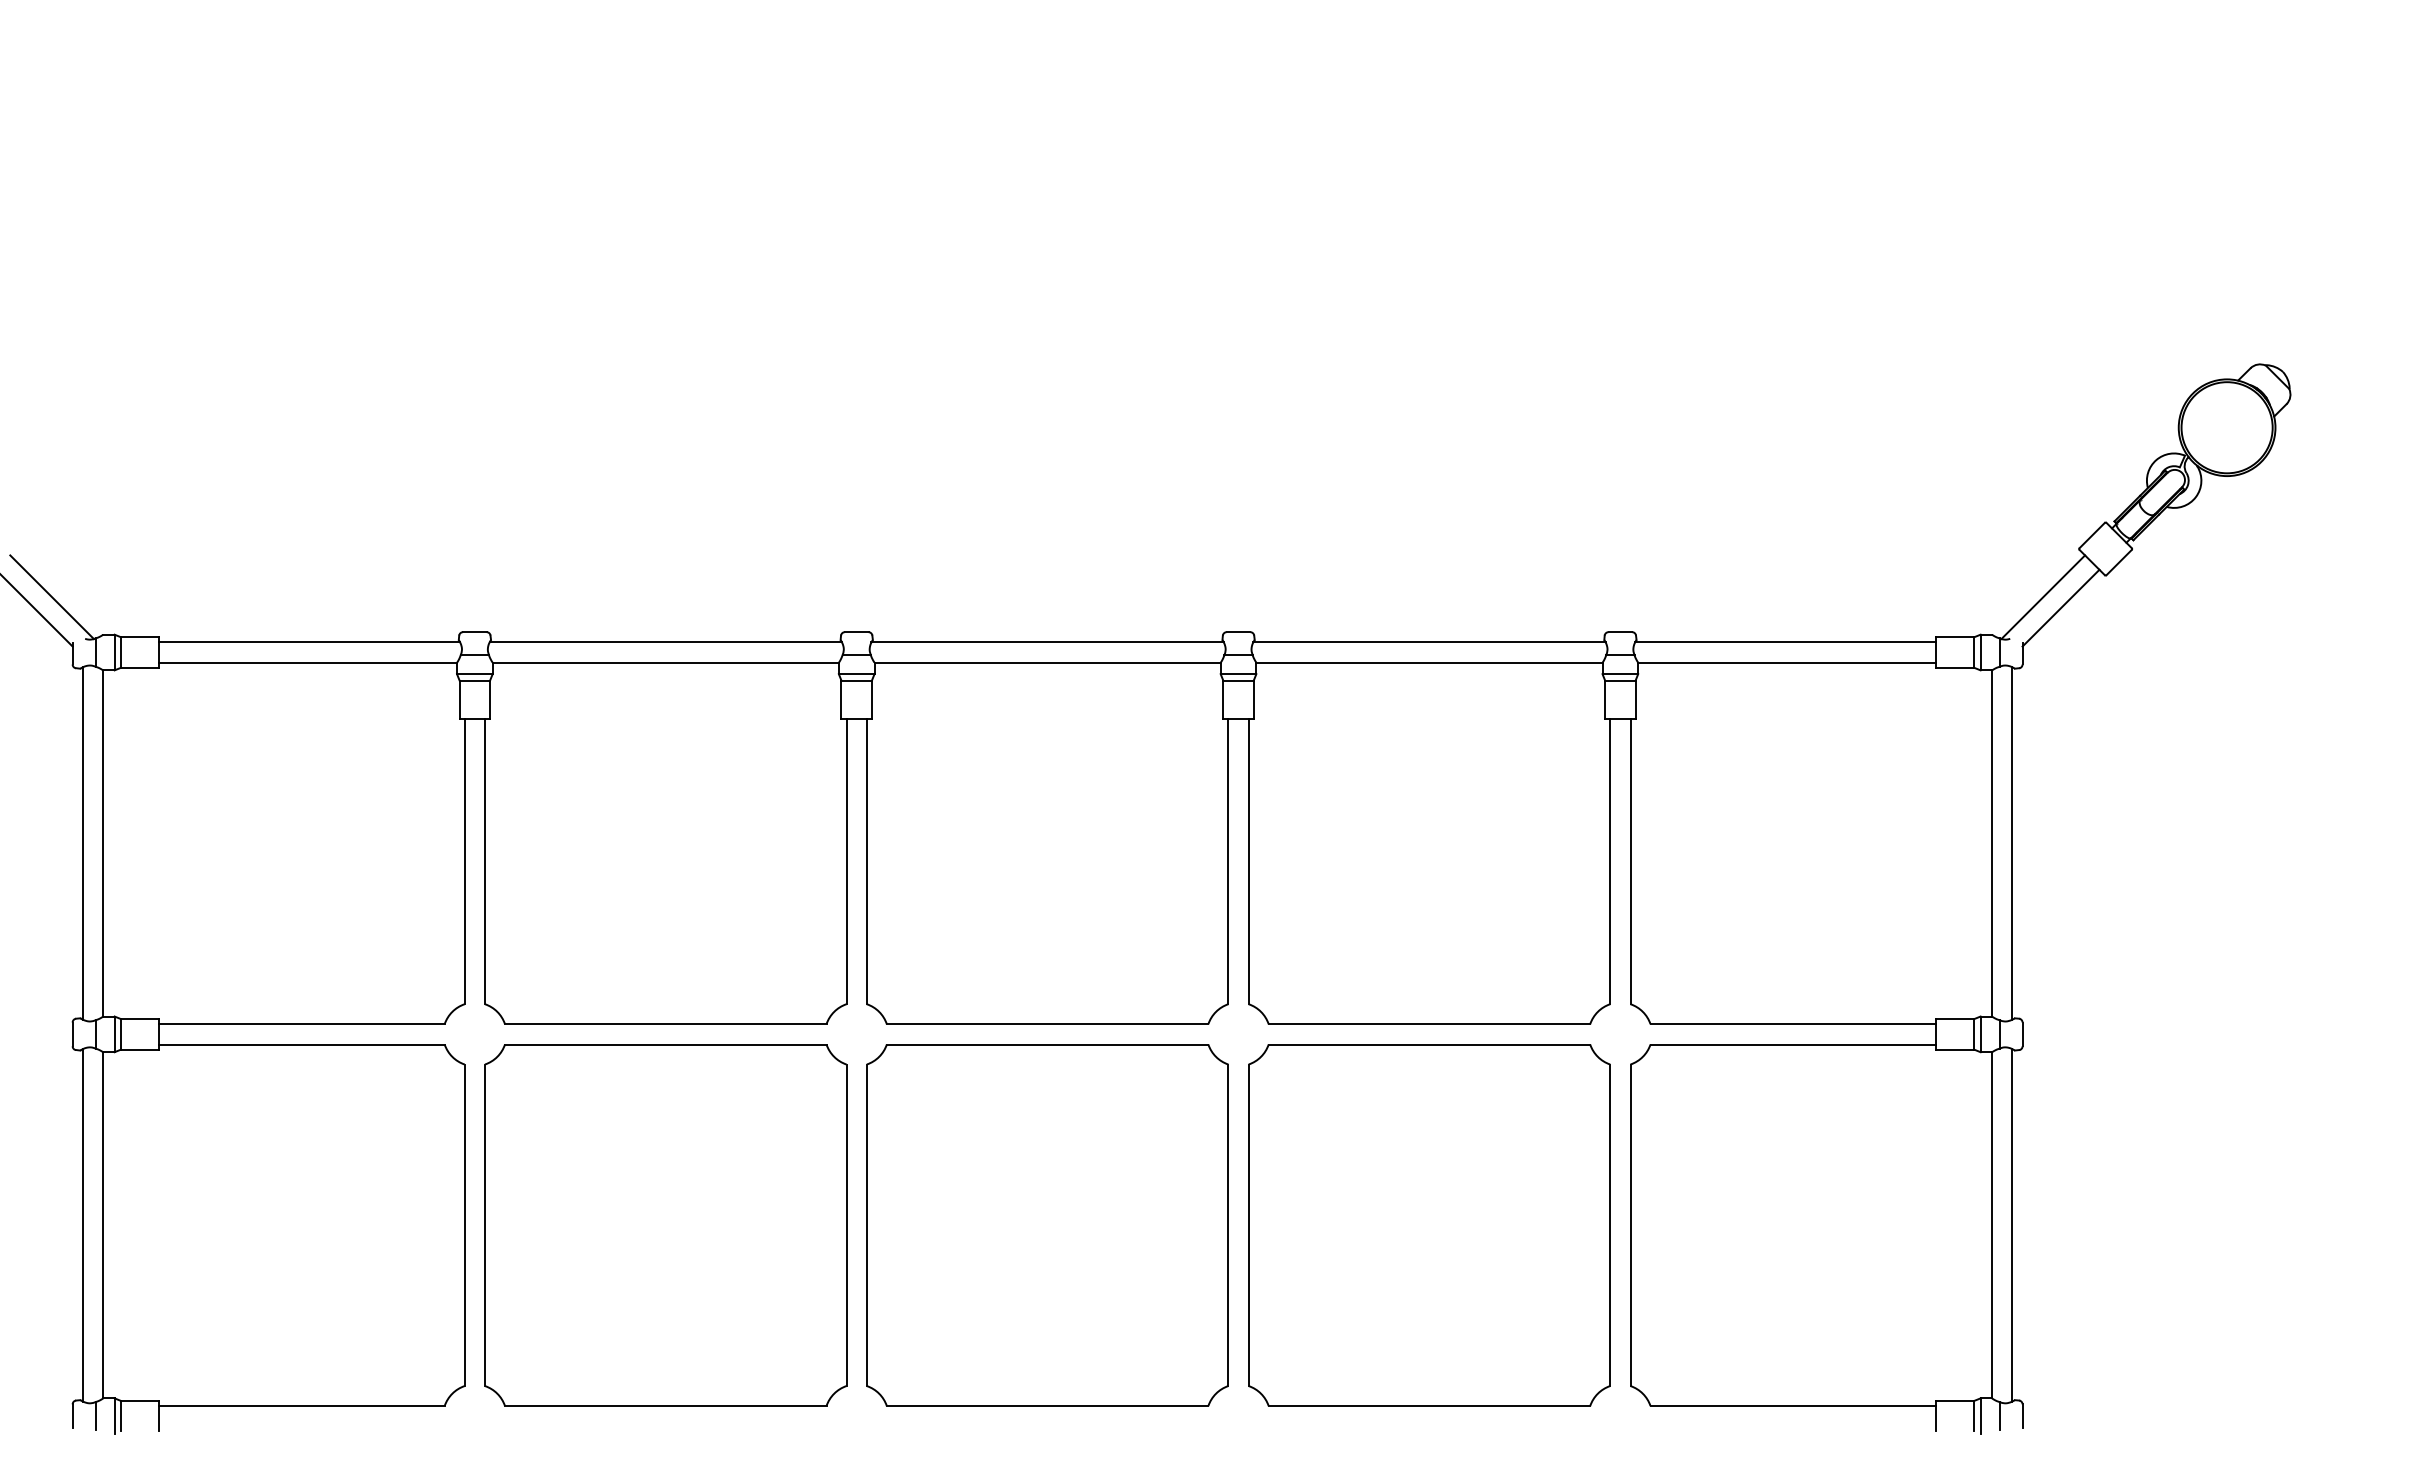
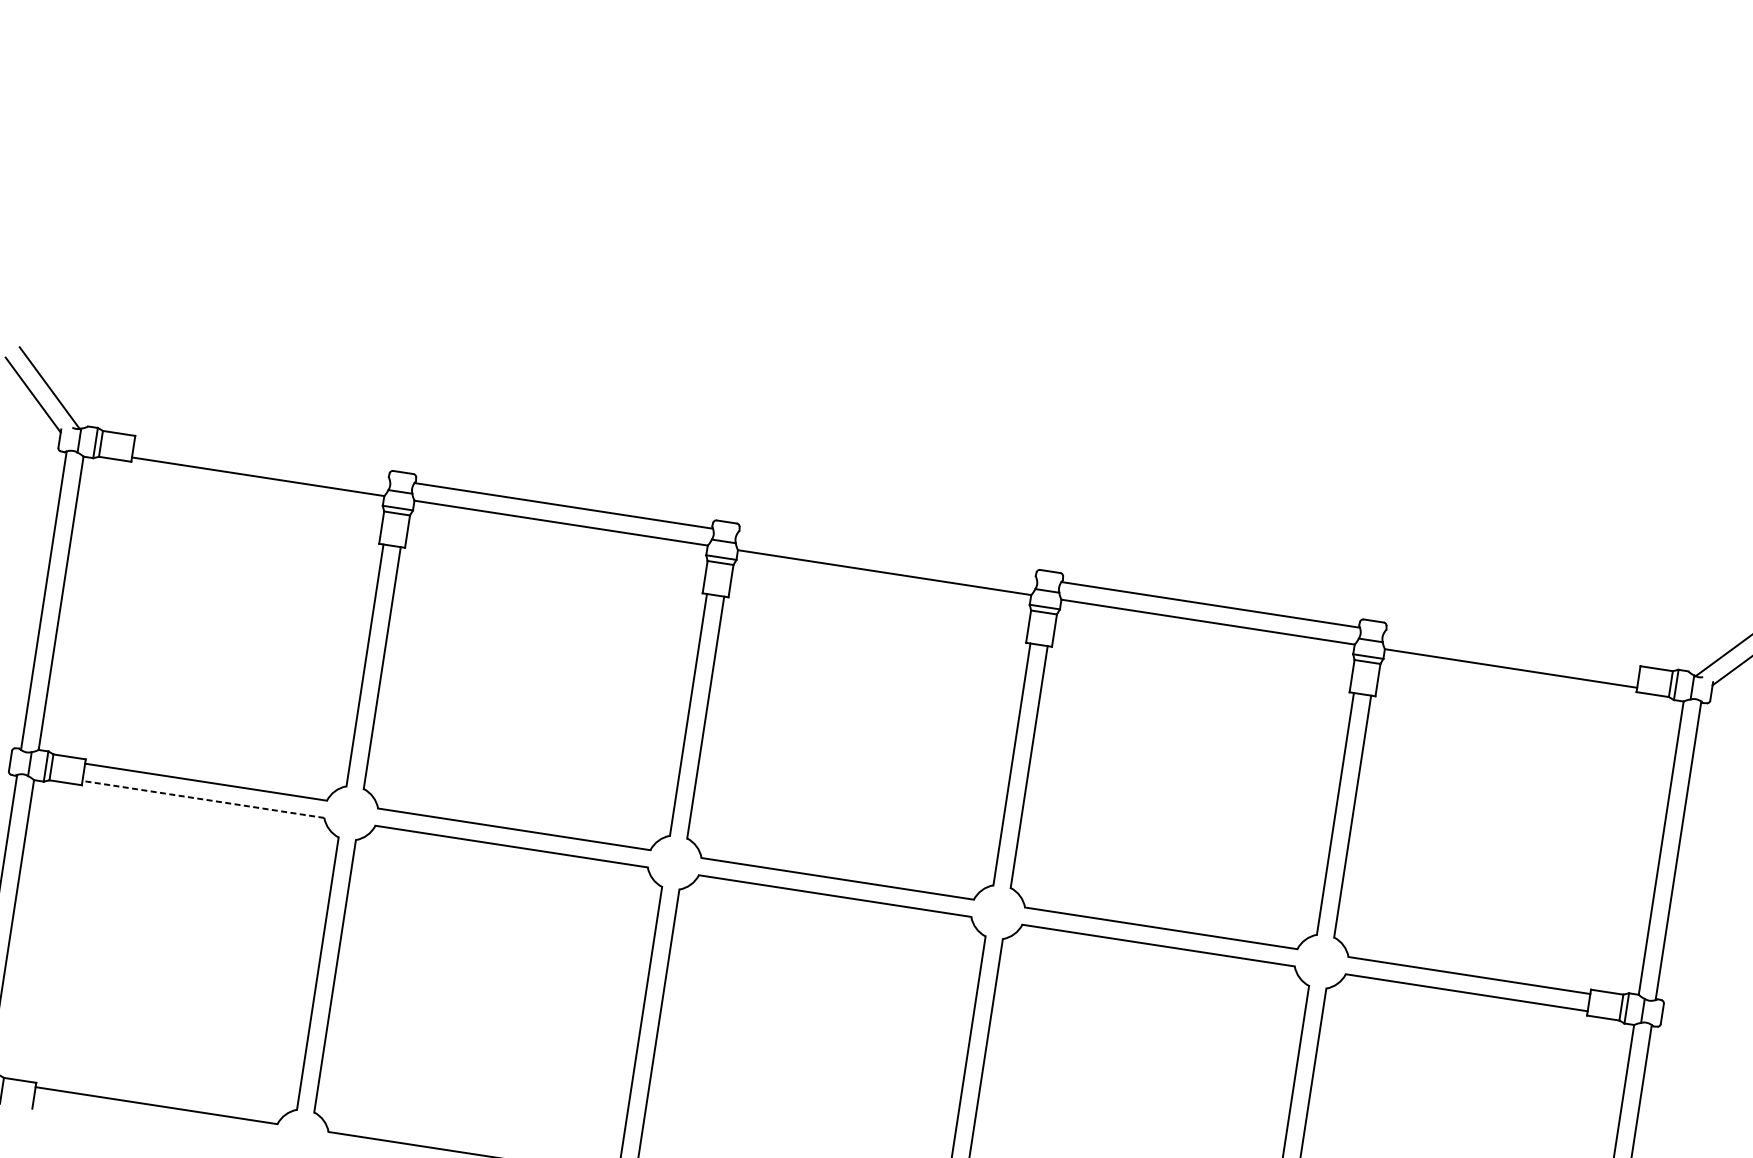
line: (309, 642) -> (261, 459), removed
line: (1047, 642) -> (887, 555), removed
line: (1785, 642) -> (1512, 651), removed
line: (301, 1044) -> (203, 799), solid -> dashed

